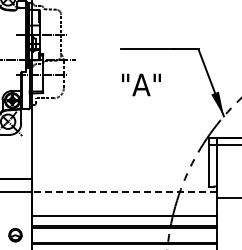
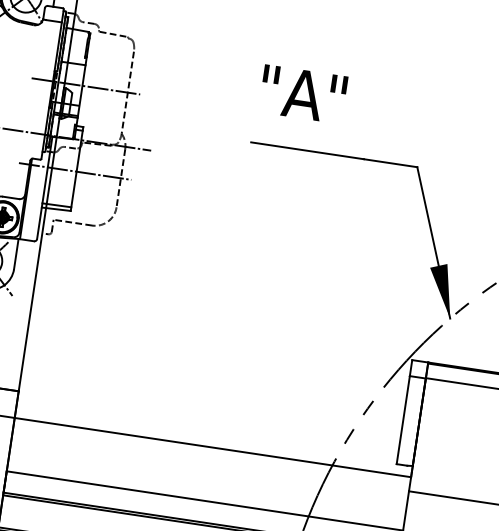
text: (141, 84) -> (303, 93), moved
line: (124, 191) -> (213, 447), dashed -> solid

